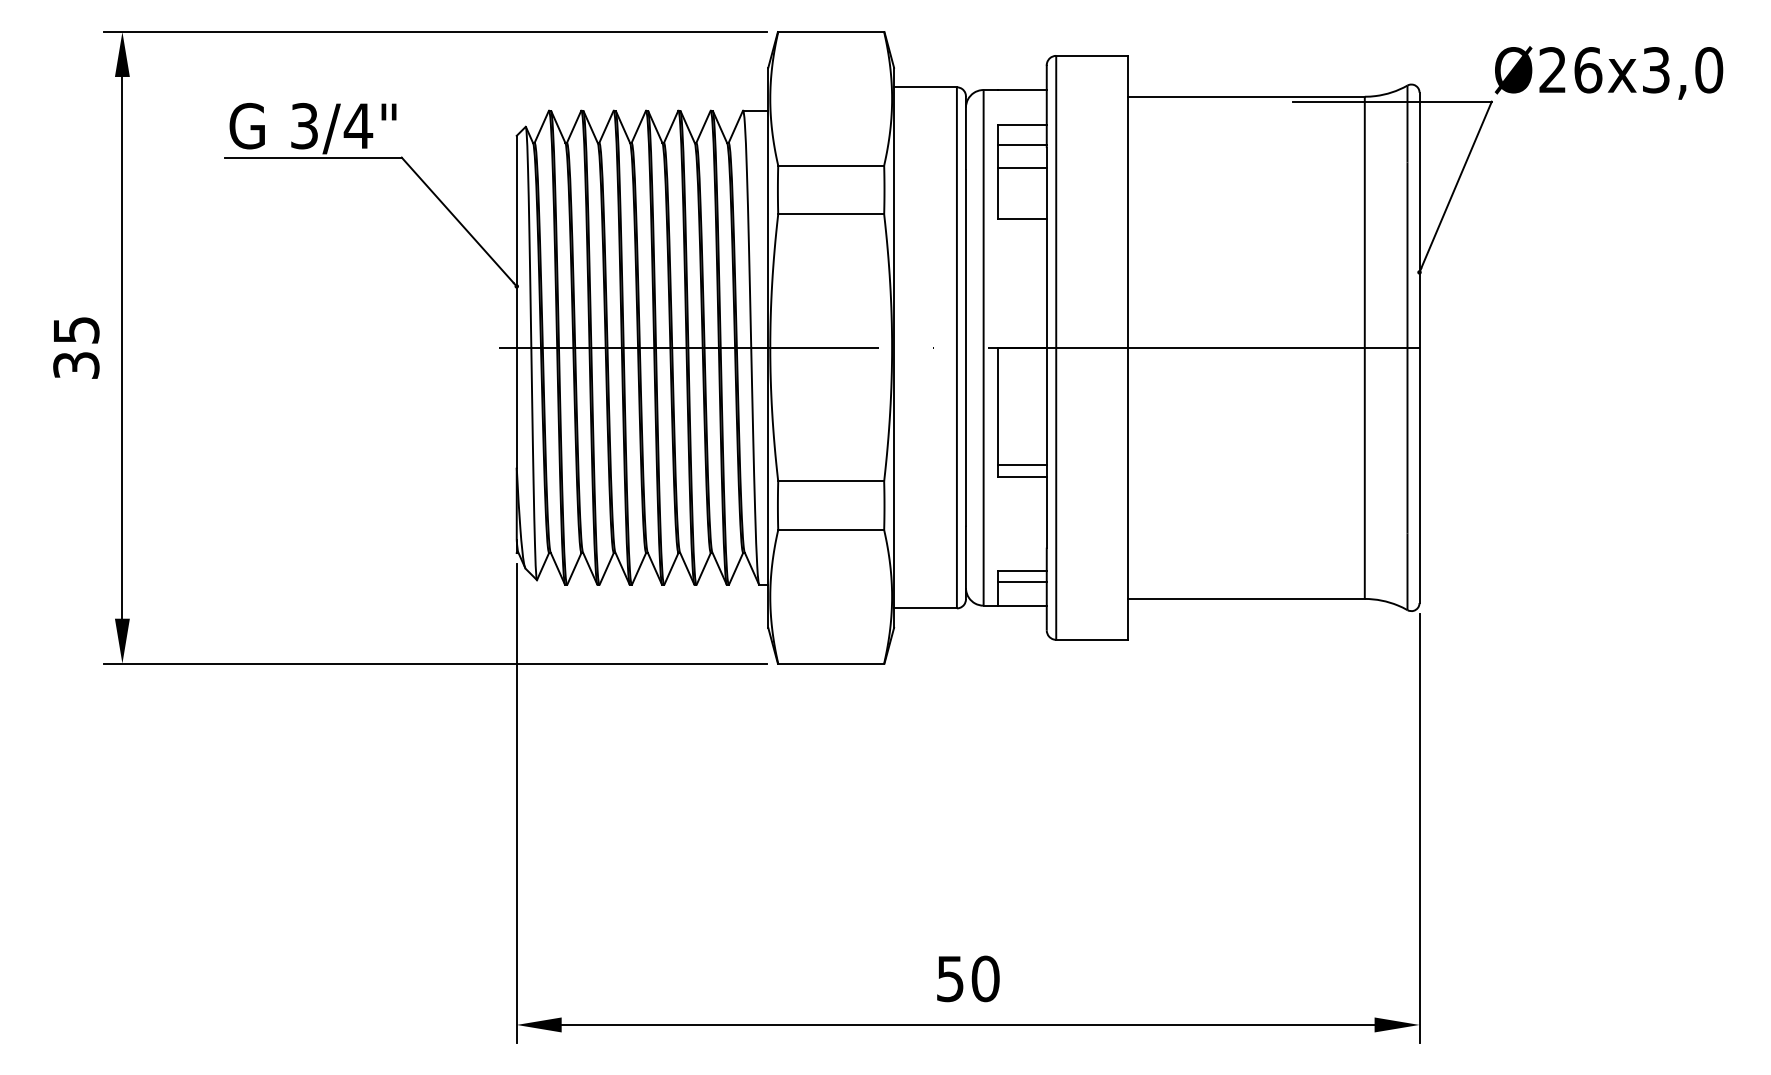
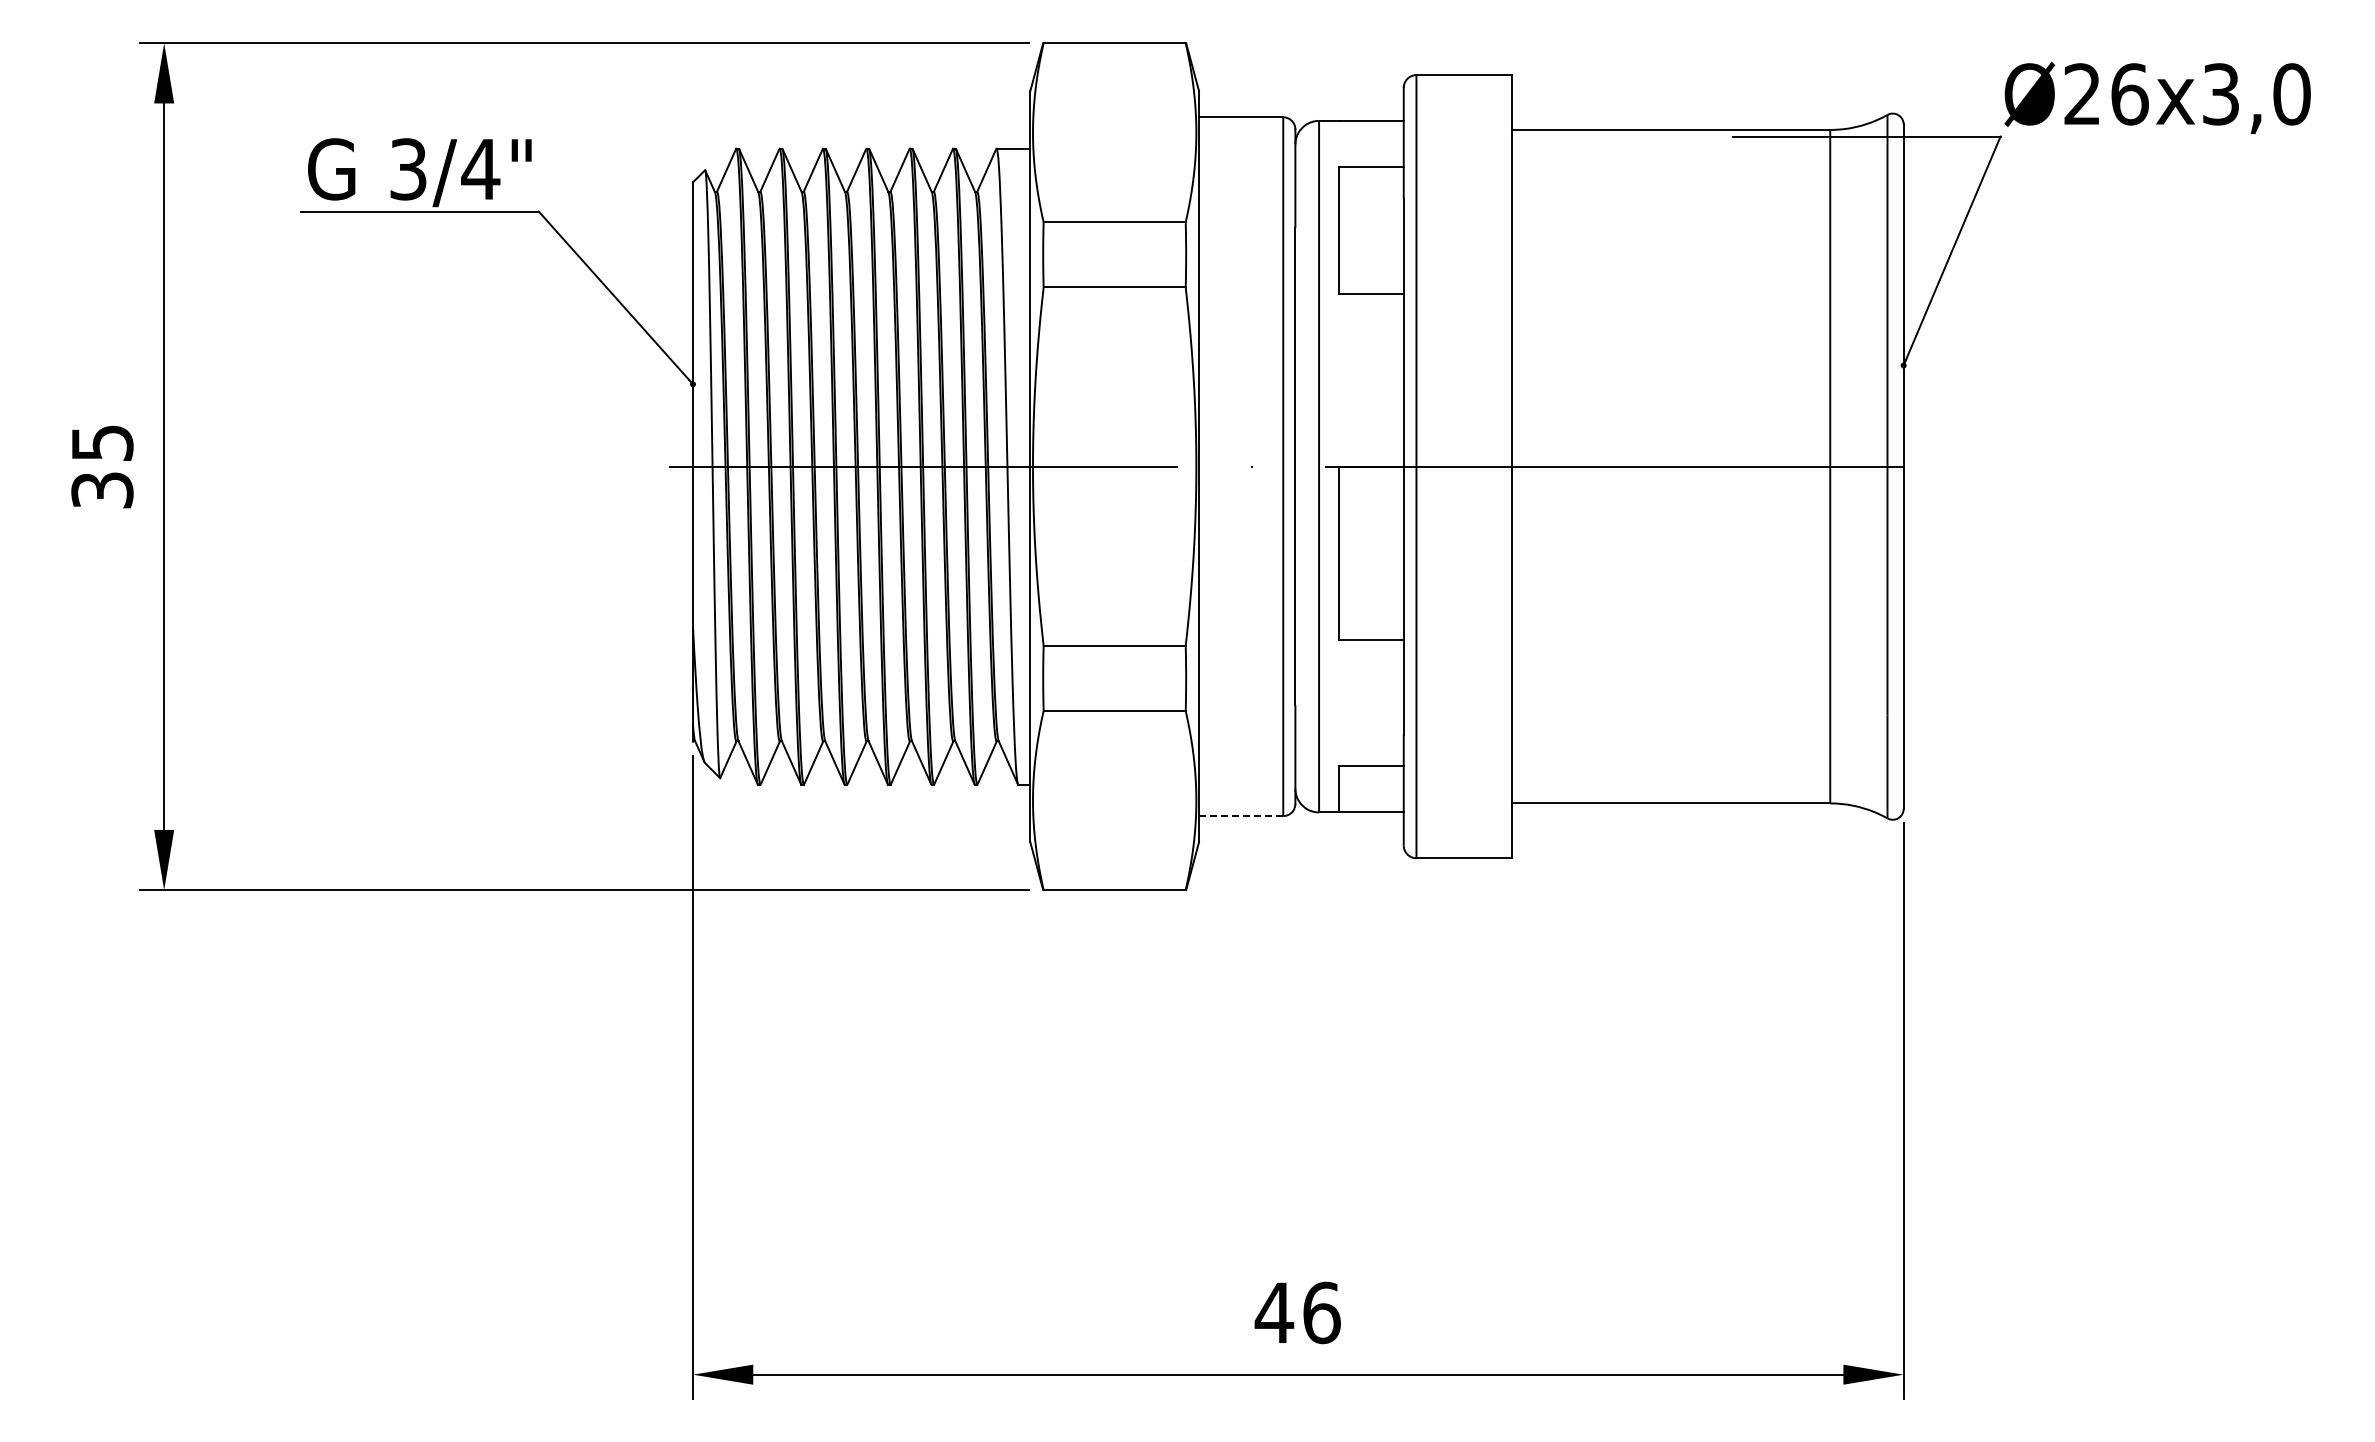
line: (1021, 144) -> (1370, 194), removed
line: (1021, 168) -> (1370, 225), removed
line: (1021, 464) -> (1370, 623), removed
line: (1021, 582) -> (1370, 781), removed
line: (925, 608) -> (1240, 816), solid -> dashed
text: (967, 978) -> (1297, 1312), 50 -> 46

